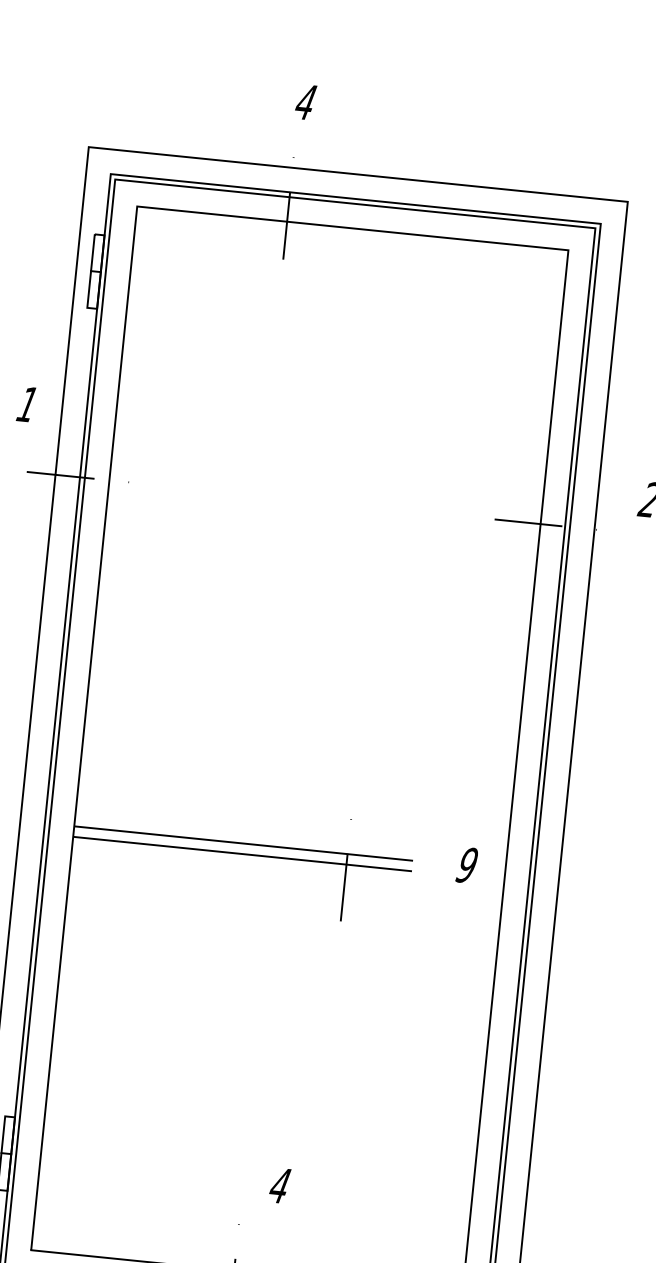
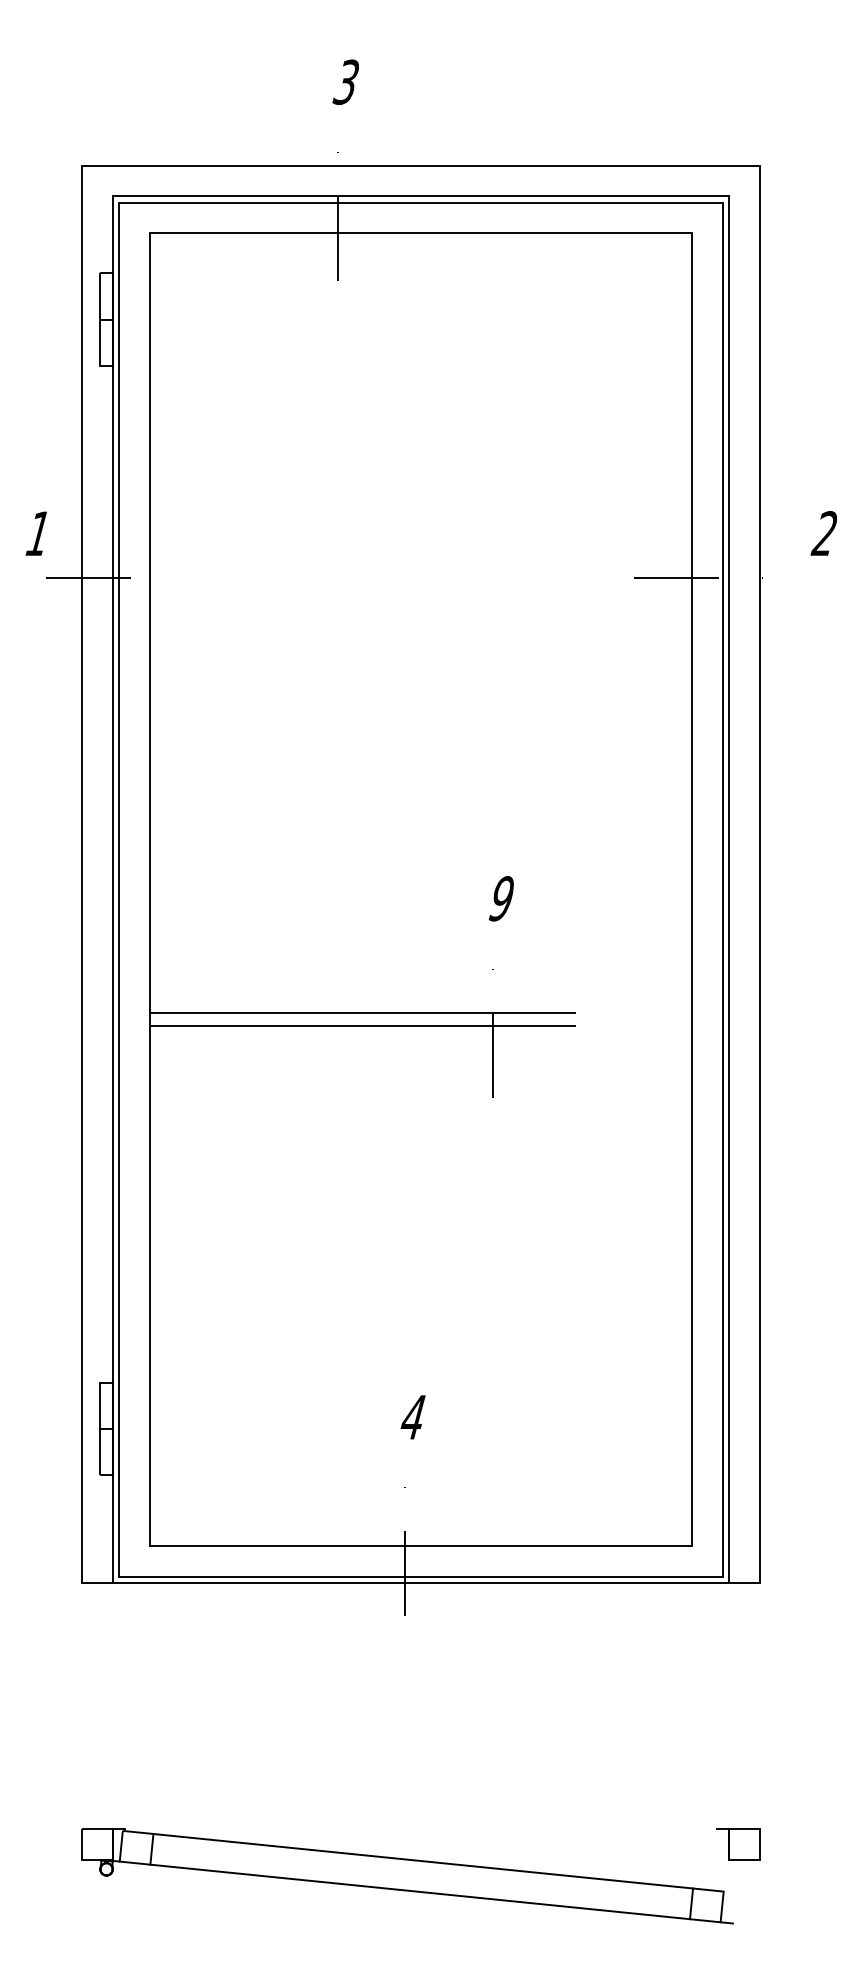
text: (305, 102) -> (345, 82), 4 -> 3
text: (25, 404) -> (35, 533), moved
text: (466, 865) -> (500, 898), moved
text: (279, 1185) -> (412, 1417), moved

